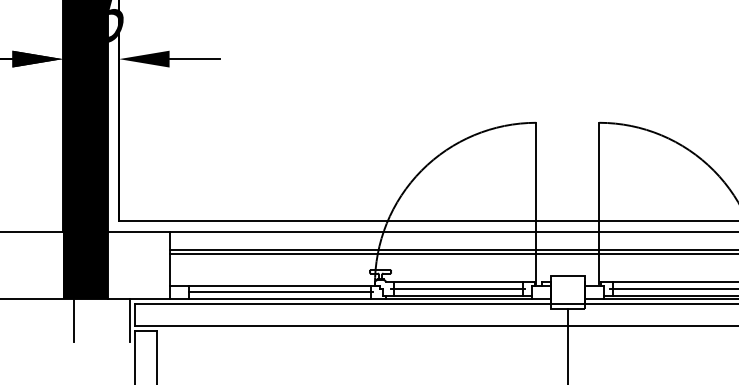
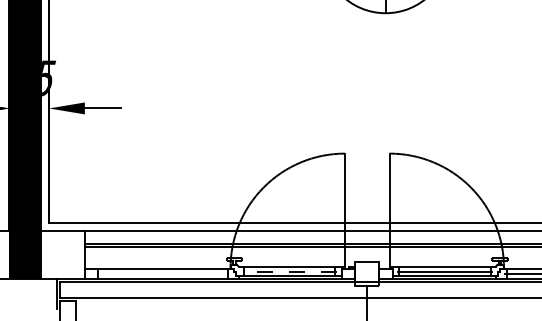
line: (458, 289) -> (289, 271), solid -> dashed
line: (280, 291) -> (163, 273), removed
line: (74, 320) -> (17, 293), removed

